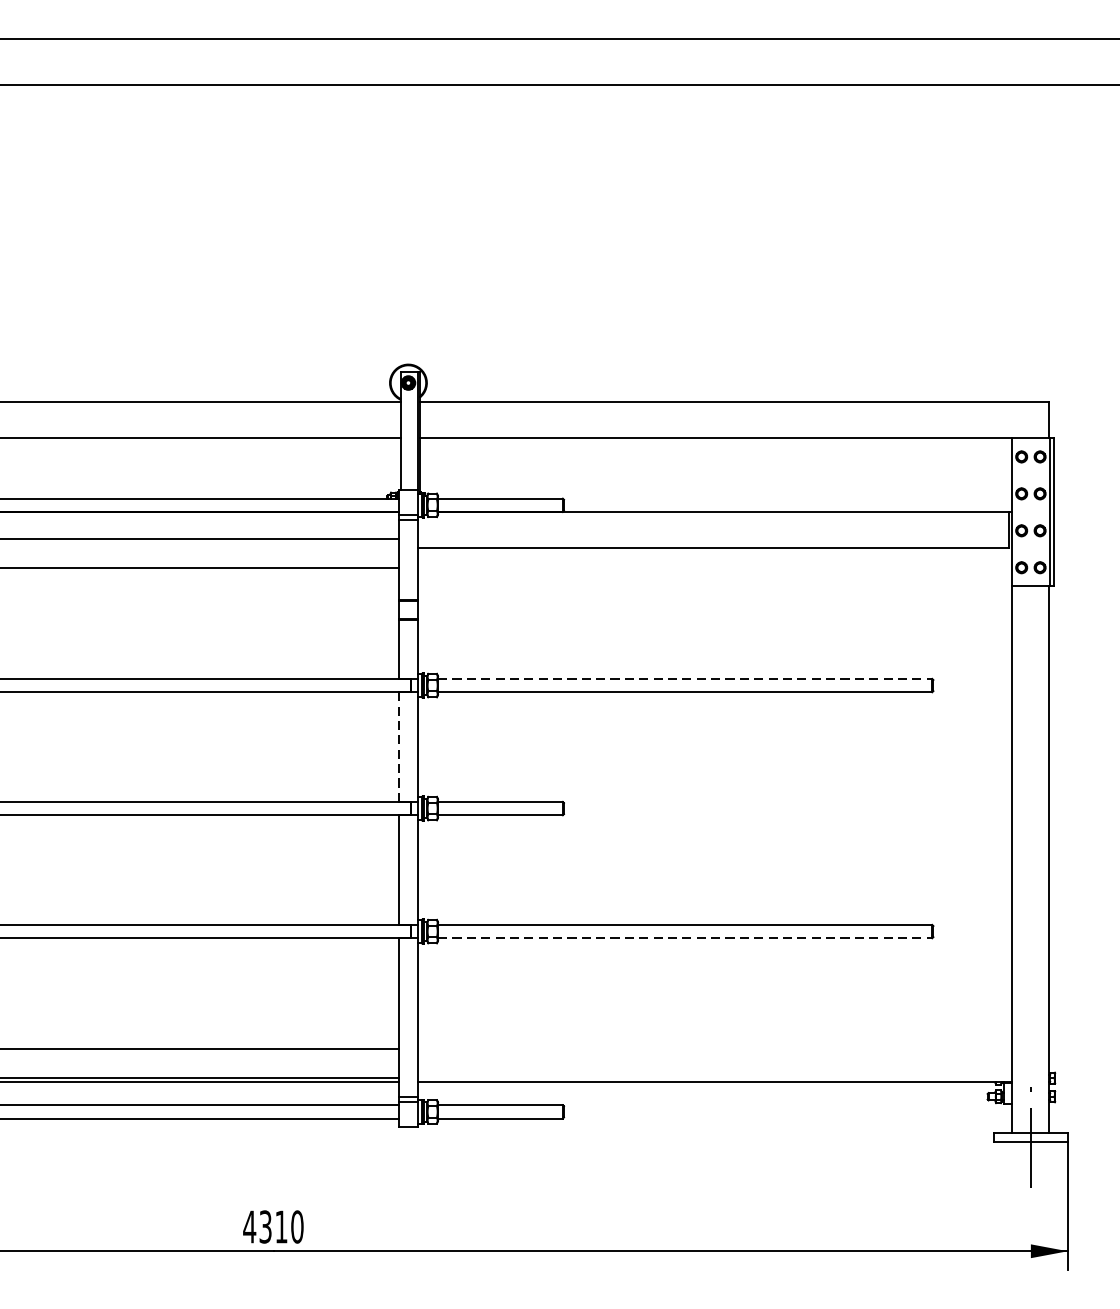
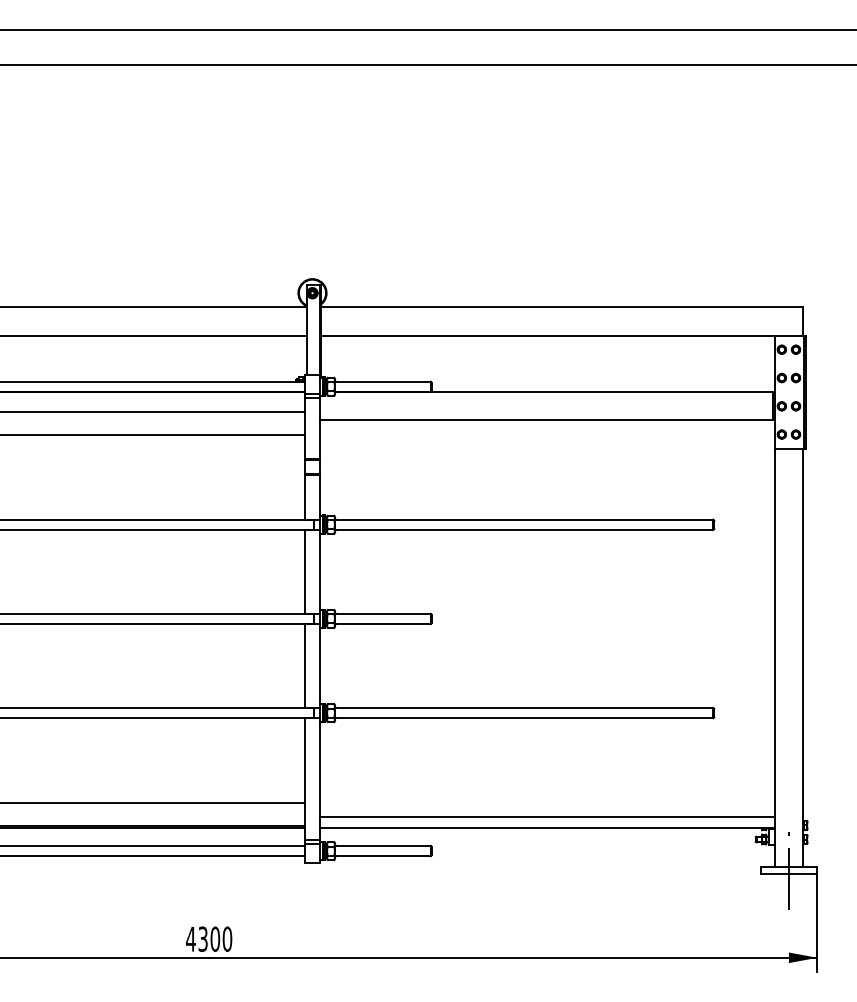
line: (685, 678) -> (524, 519), dashed -> solid
line: (399, 746) -> (305, 571), dashed -> solid
line: (685, 938) -> (524, 718), dashed -> solid
line: (714, 1067) -> (546, 817), added
text: (281, 1226) -> (215, 938), 4310 -> 4300

